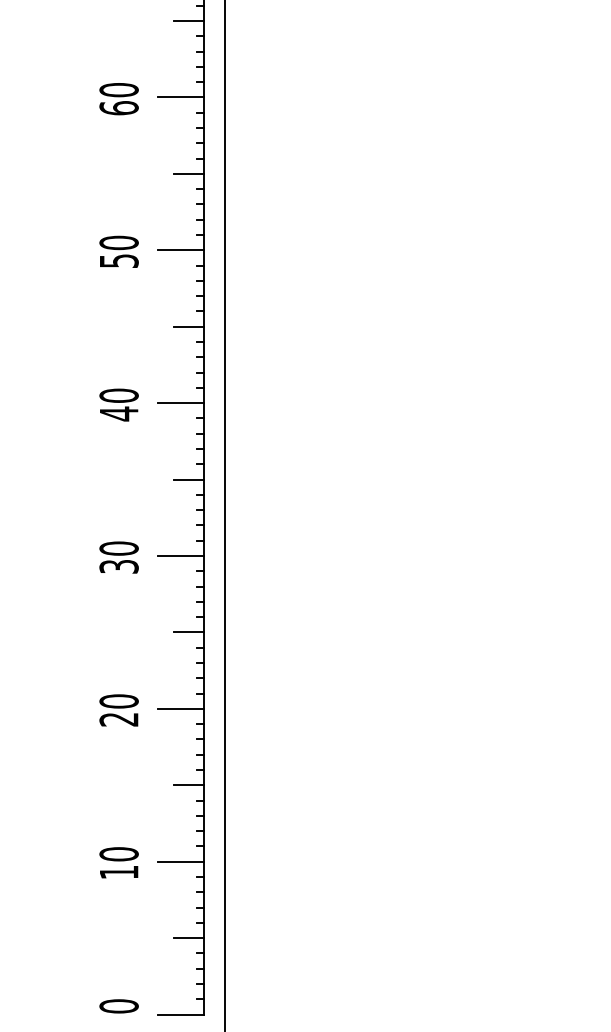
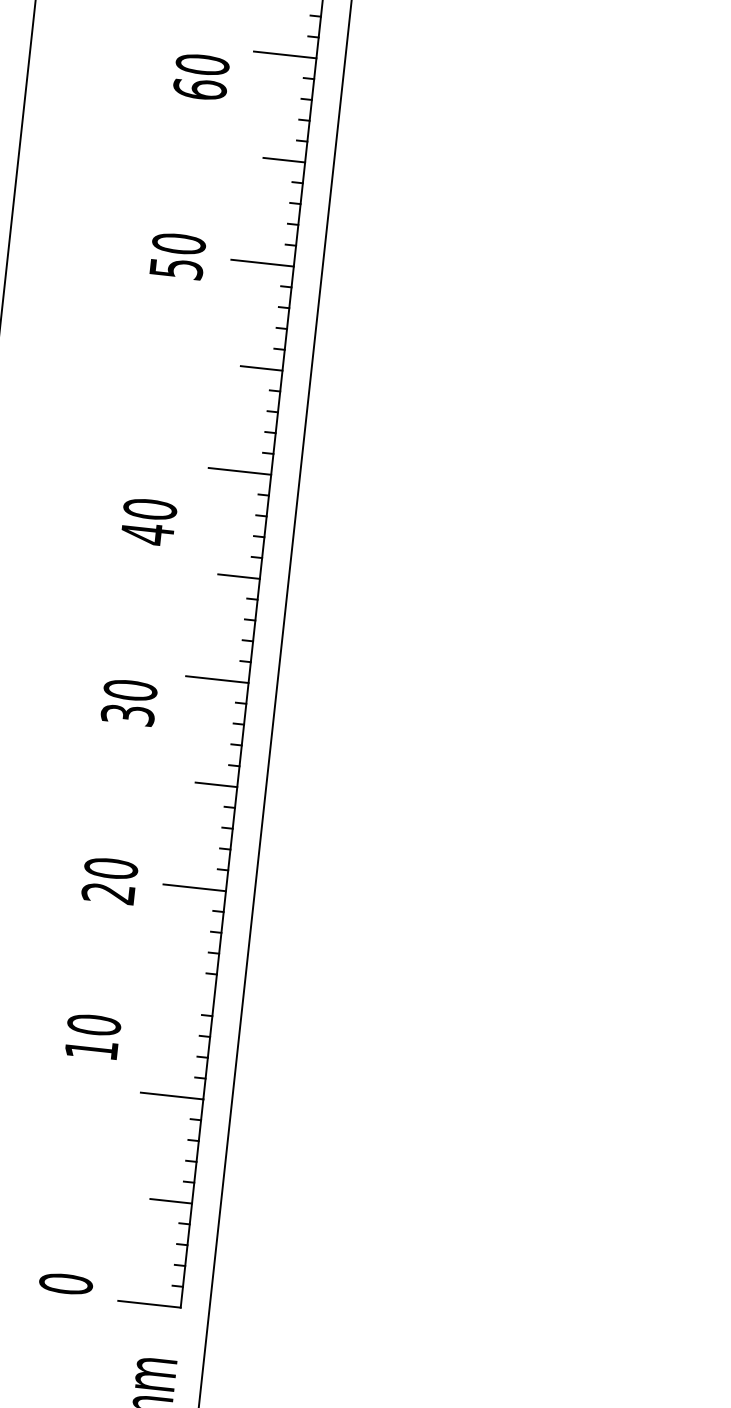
text: (118, 99) -> (200, 77), moved
text: (118, 404) -> (148, 521), moved
text: (118, 557) -> (128, 702), moved
line: (188, 785) -> (193, 993), removed
text: (118, 862) -> (92, 1036), moved

